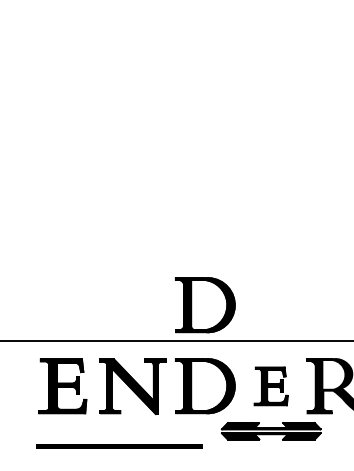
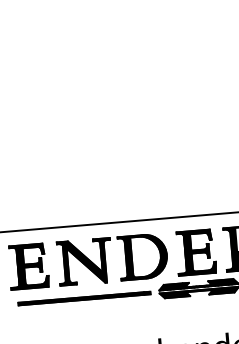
part: (205, 305) -> (137, 192), removed
part: (270, 386) -> (195, 252), size x1.43
line: (119, 446) -> (84, 298), moved

